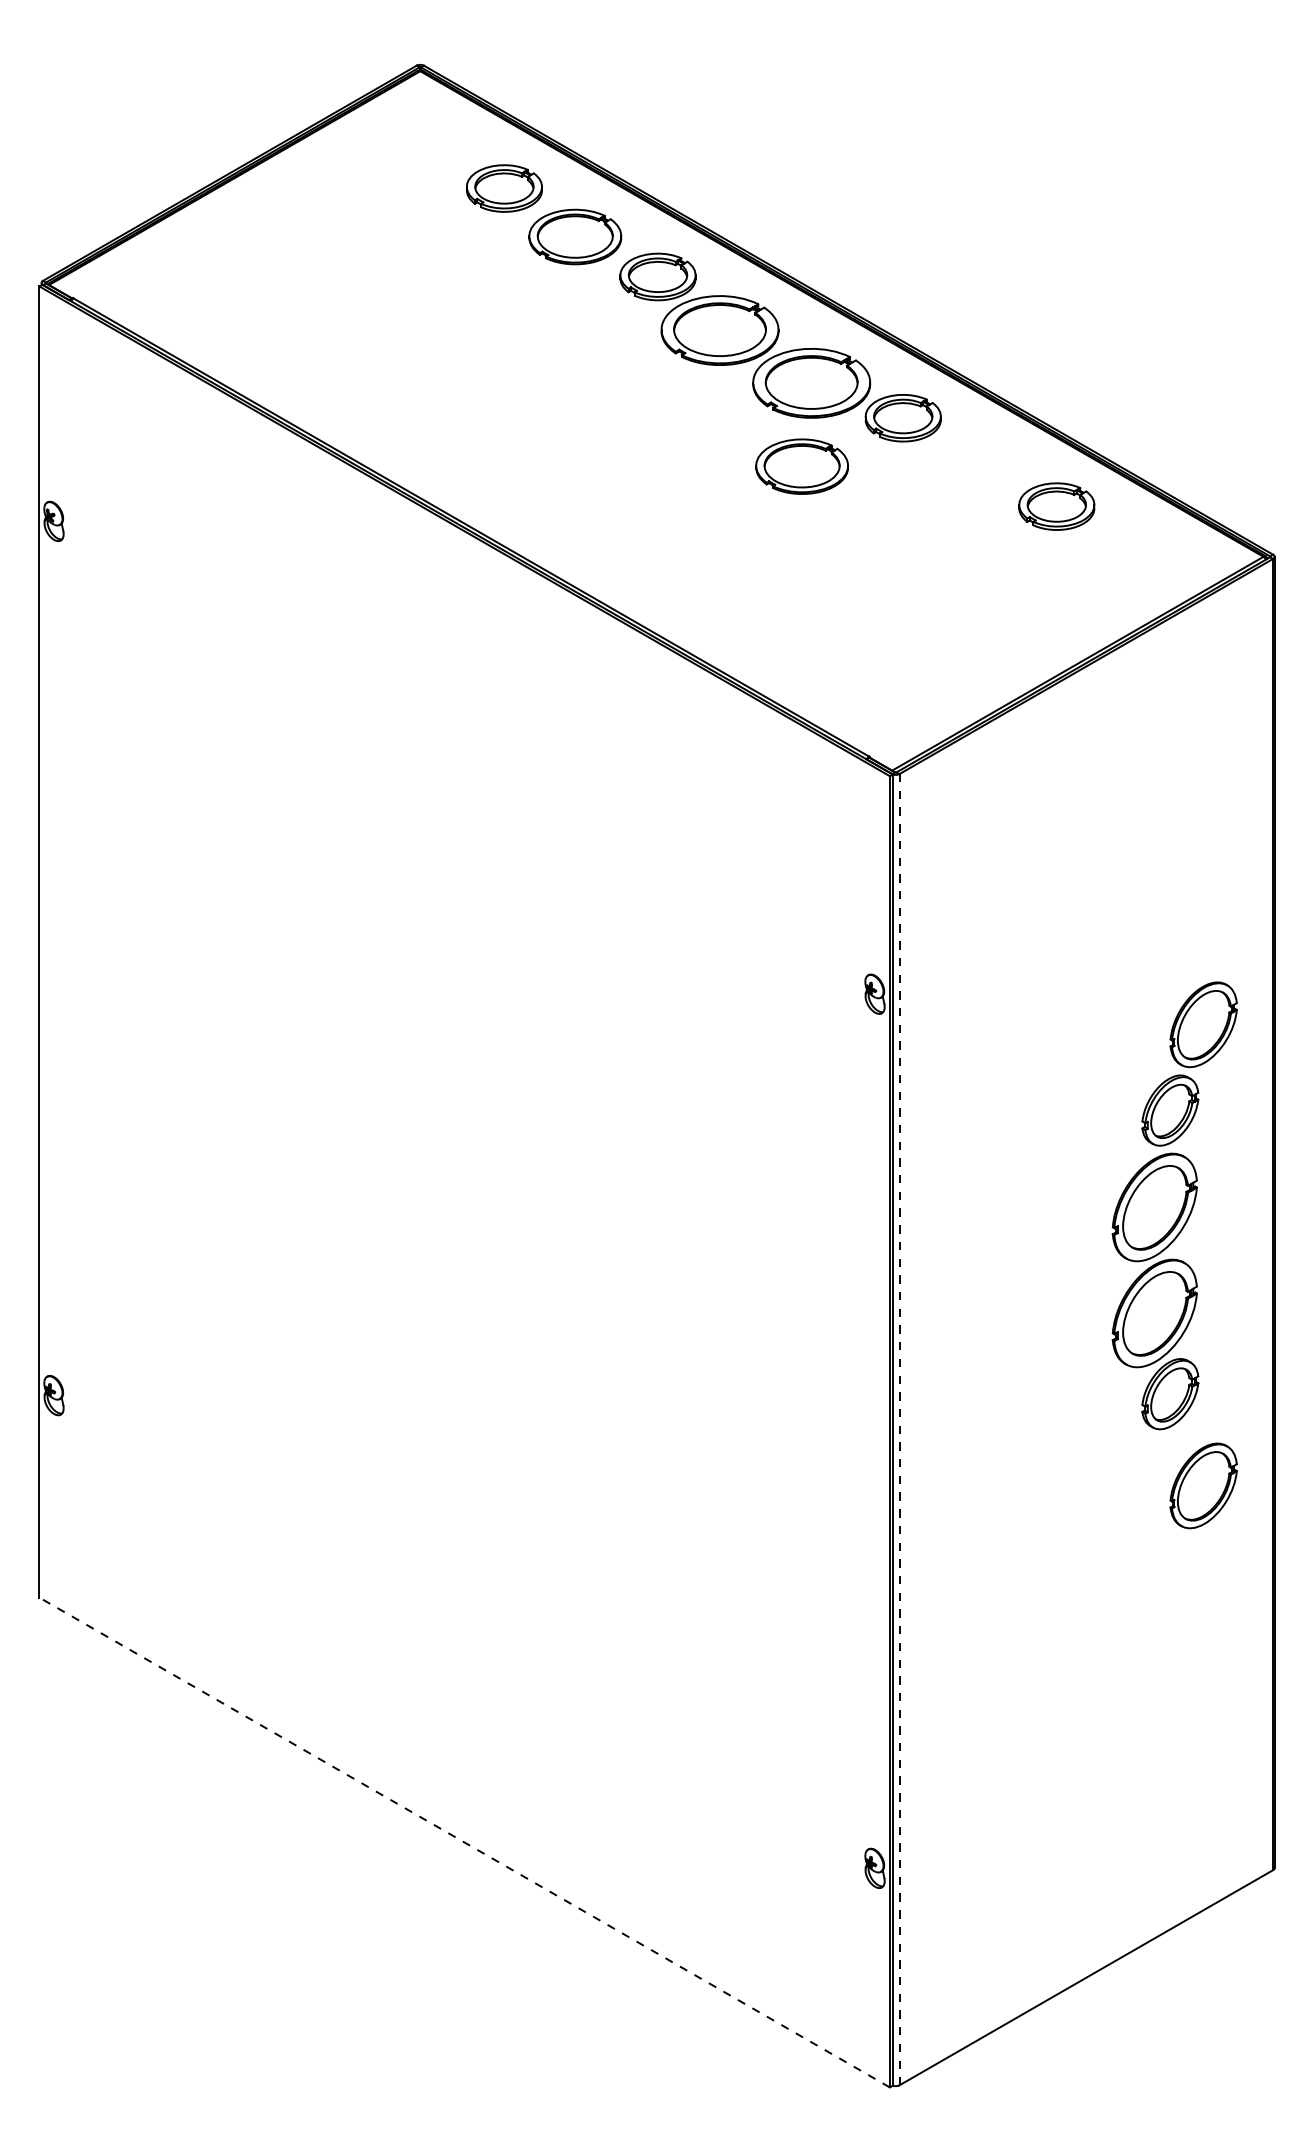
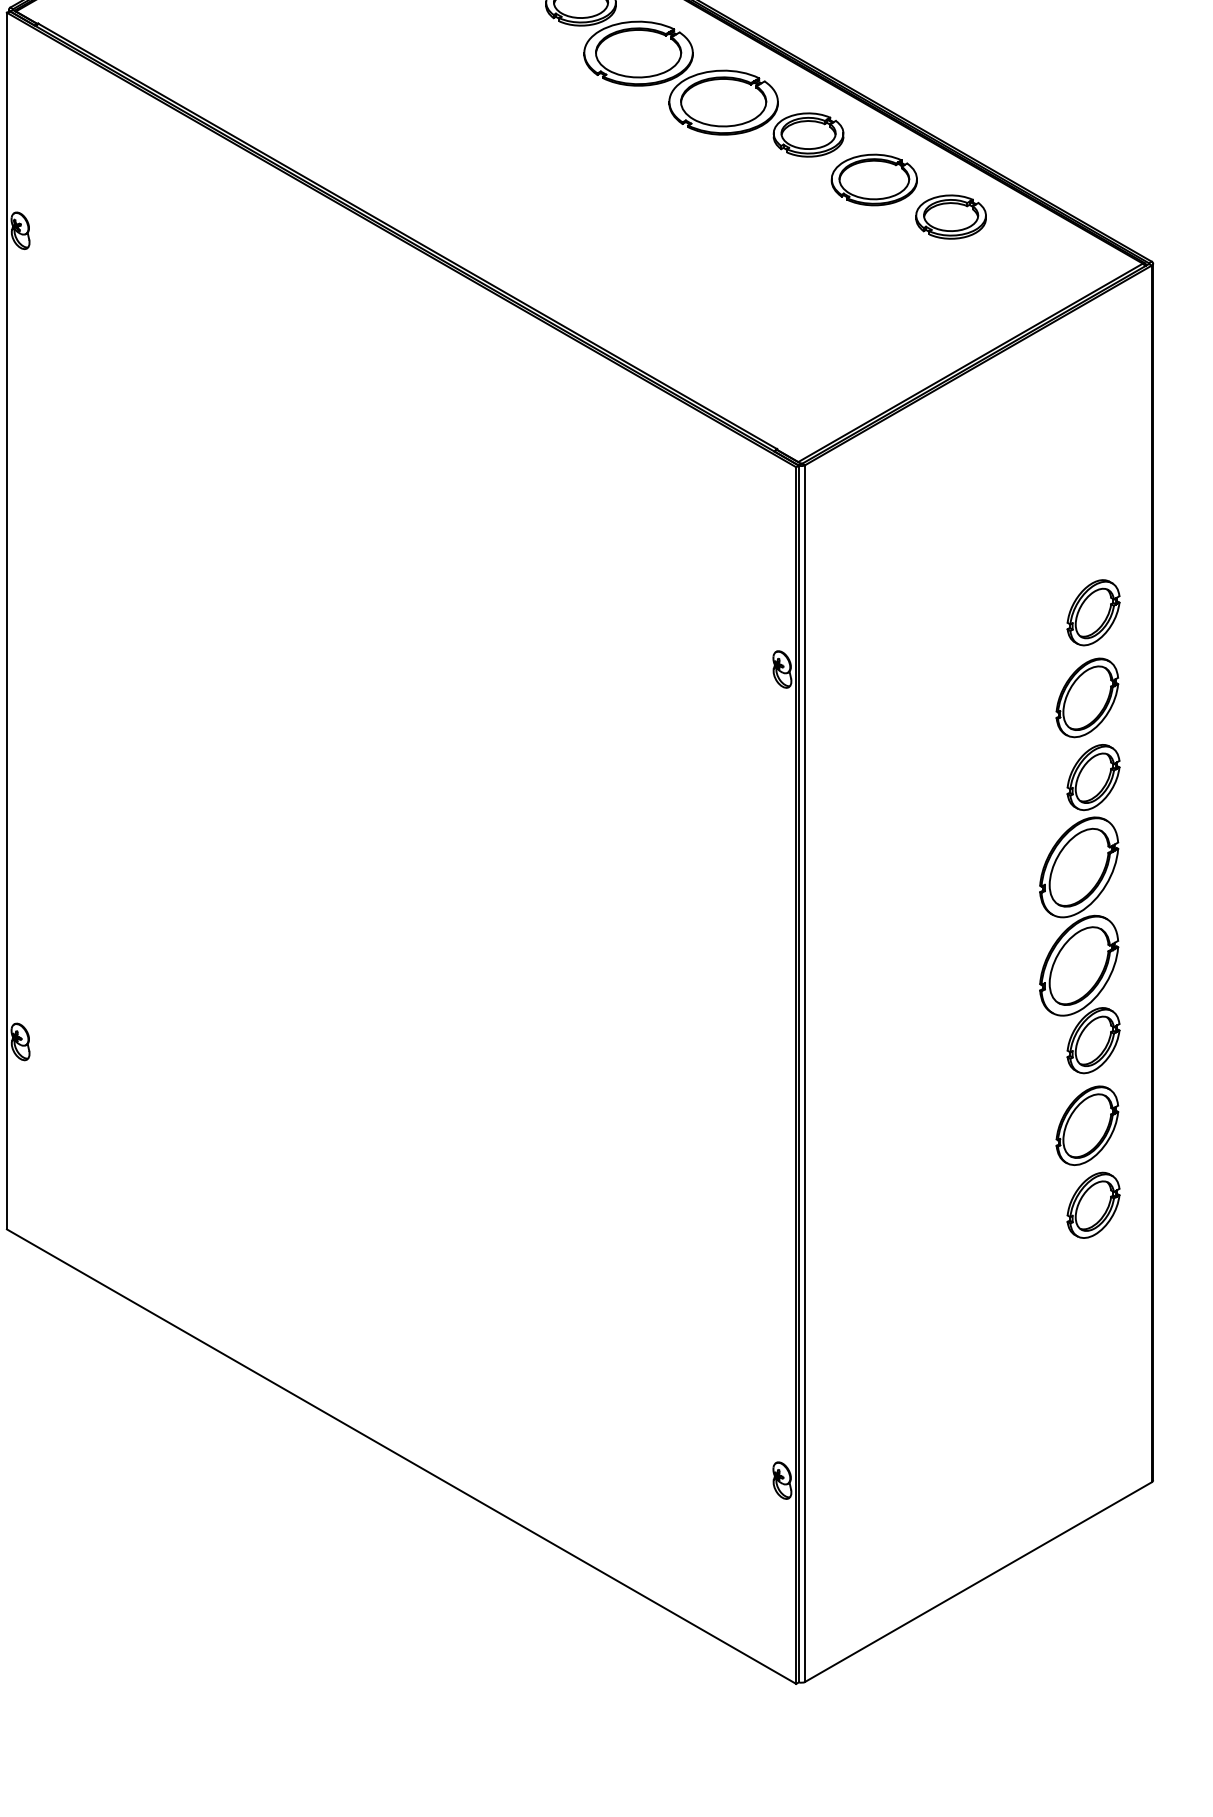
part: (801, 466) -> (873, 179), moved
part: (1210, 933) -> (1093, 613), added
part: (1155, 1252) -> (1079, 909), moved
line: (899, 1429) -> (805, 1073), dashed -> solid
part: (1210, 1571) -> (1093, 1205), added
line: (464, 1842) -> (401, 1456), dashed -> solid

